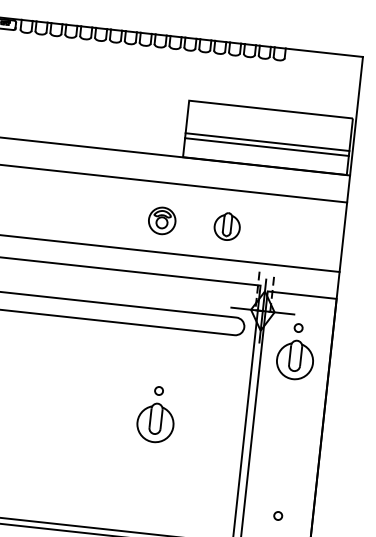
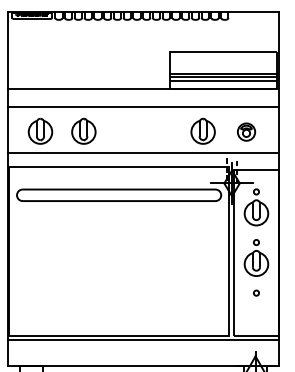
line: (265, 152) -> (222, 80), added
part: (44, 205) -> (83, 130), added
part: (162, 219) -> (246, 131), moved
part: (226, 225) -> (202, 130), size x1.43
part: (156, 413) -> (256, 257), moved
circle: (278, 515) -> (256, 292), moved

